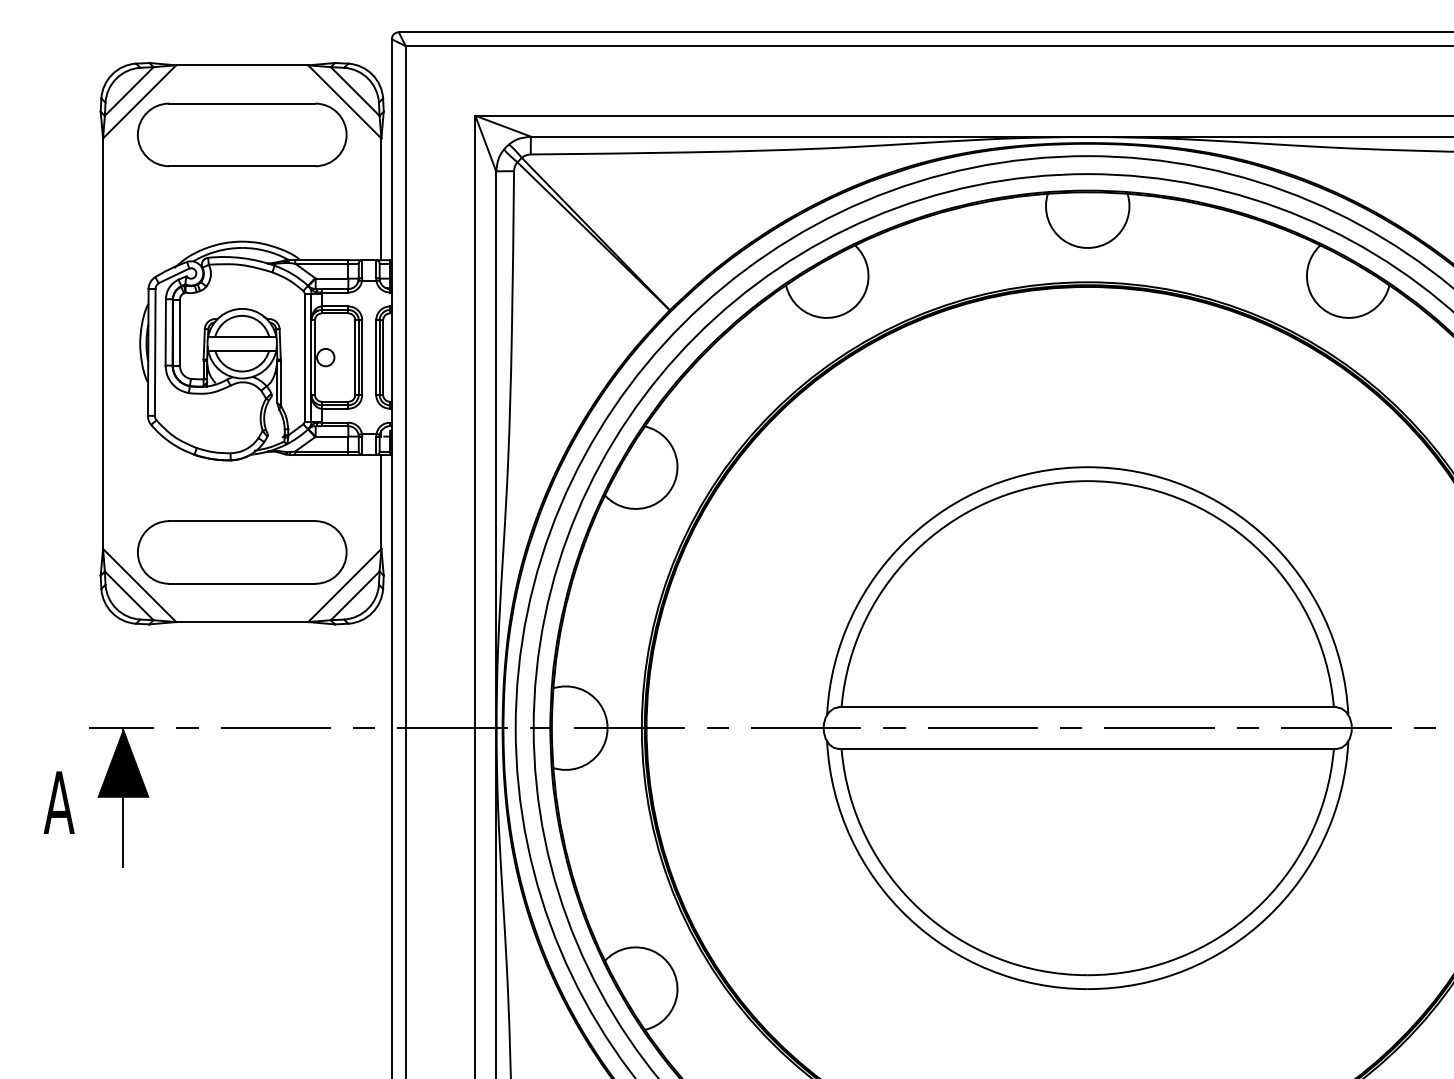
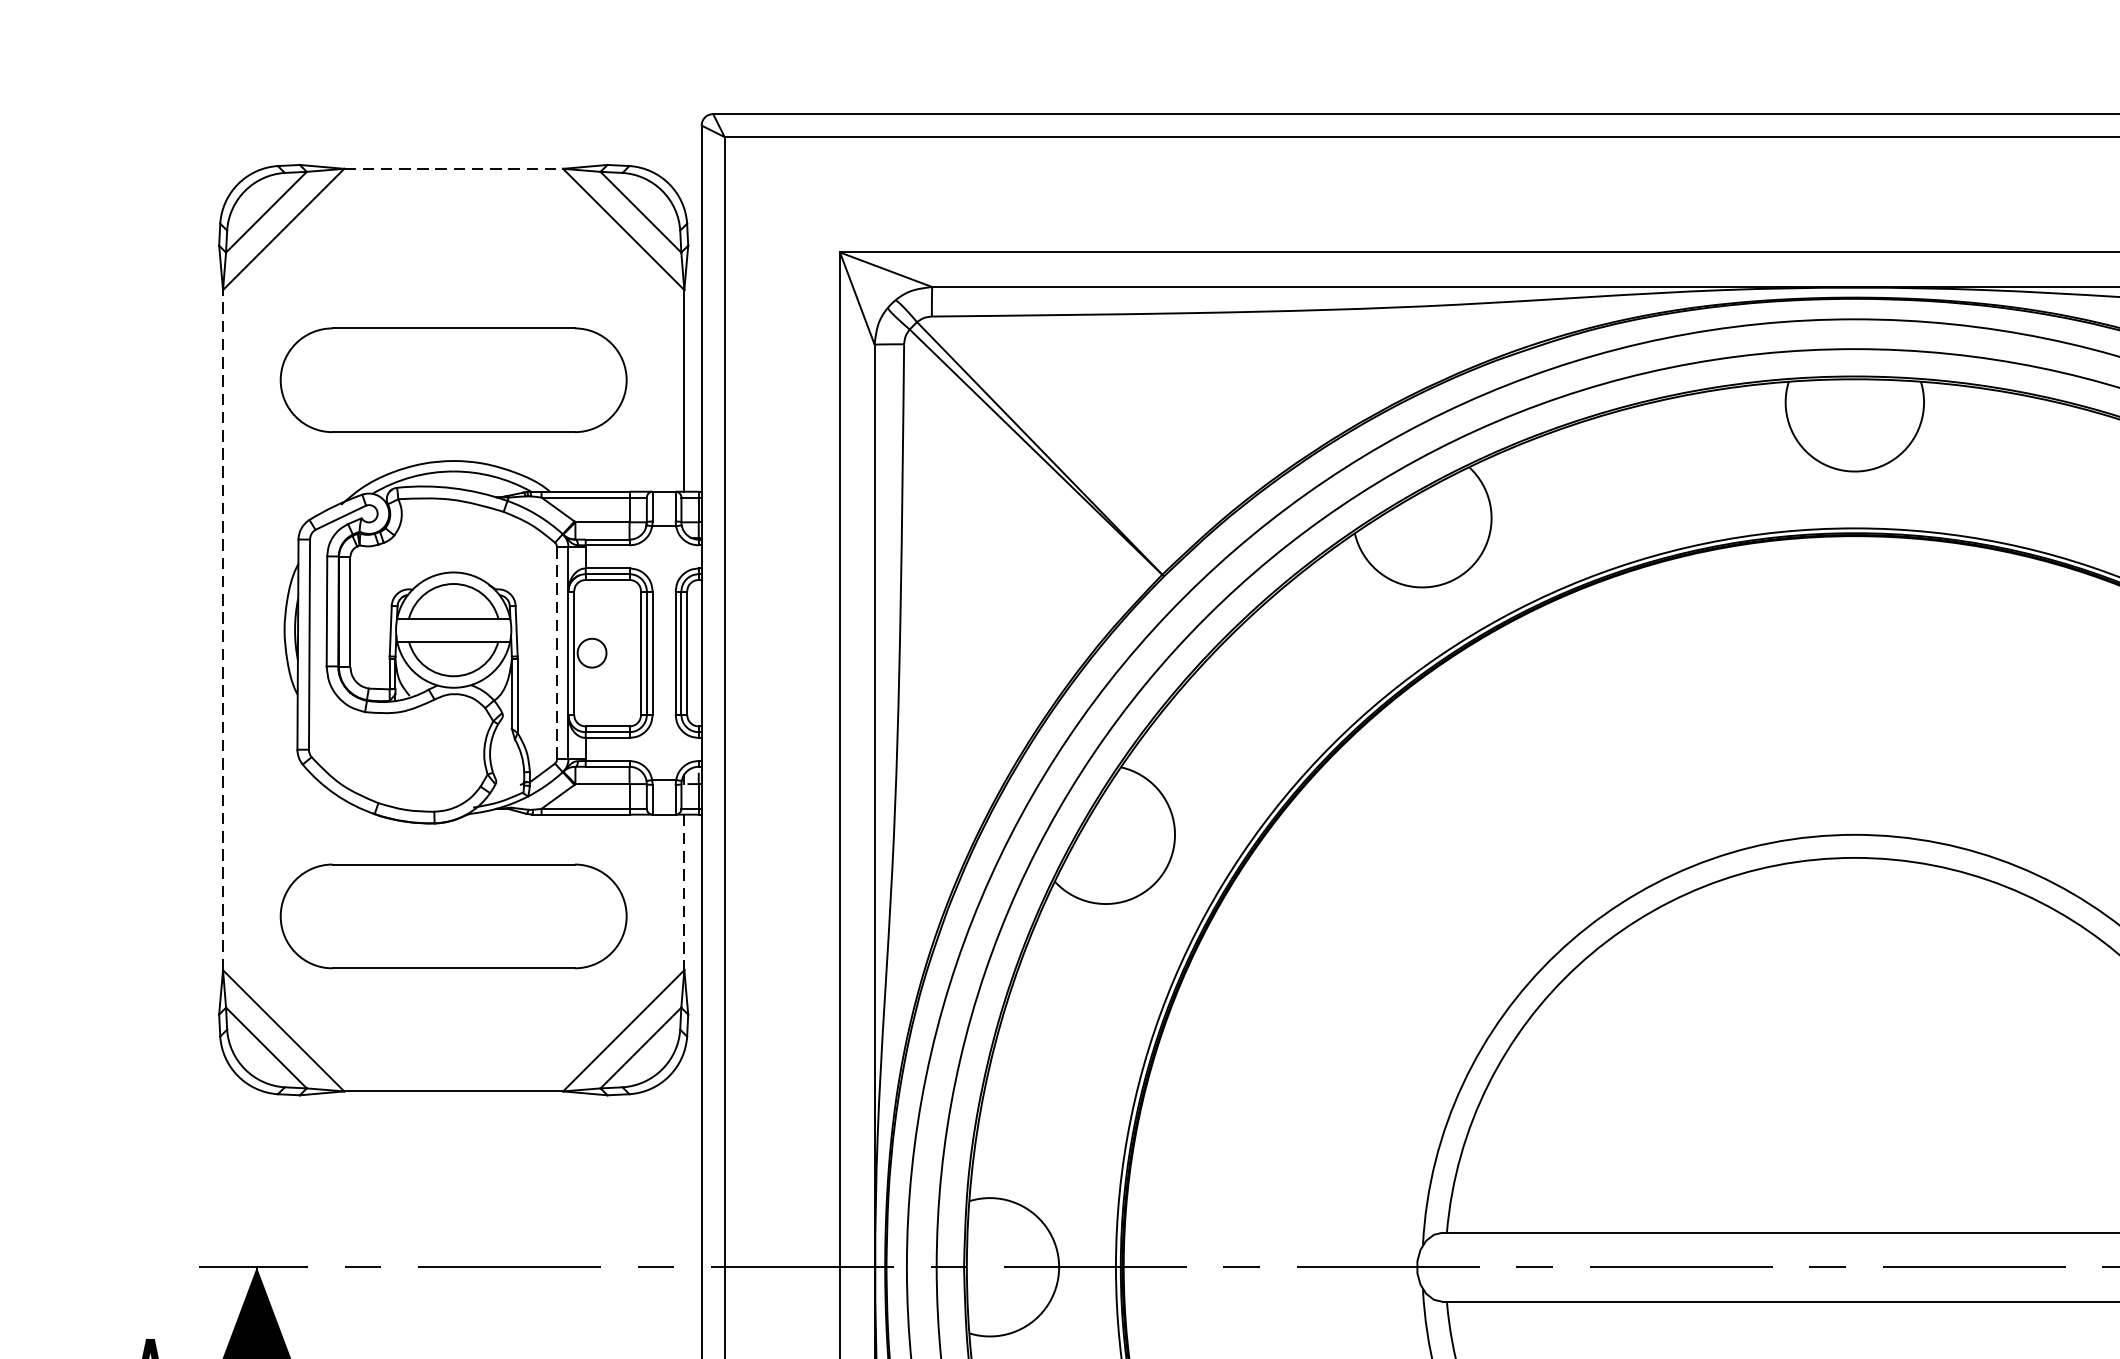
line: (242, 65) -> (454, 169), solid -> dashed
part: (242, 134) -> (454, 379), moved
line: (103, 343) -> (223, 629), solid -> dashed
line: (304, 358) -> (556, 654), solid -> dashed
line: (381, 501) -> (684, 891), solid -> dashed
part: (242, 552) -> (454, 916), moved

